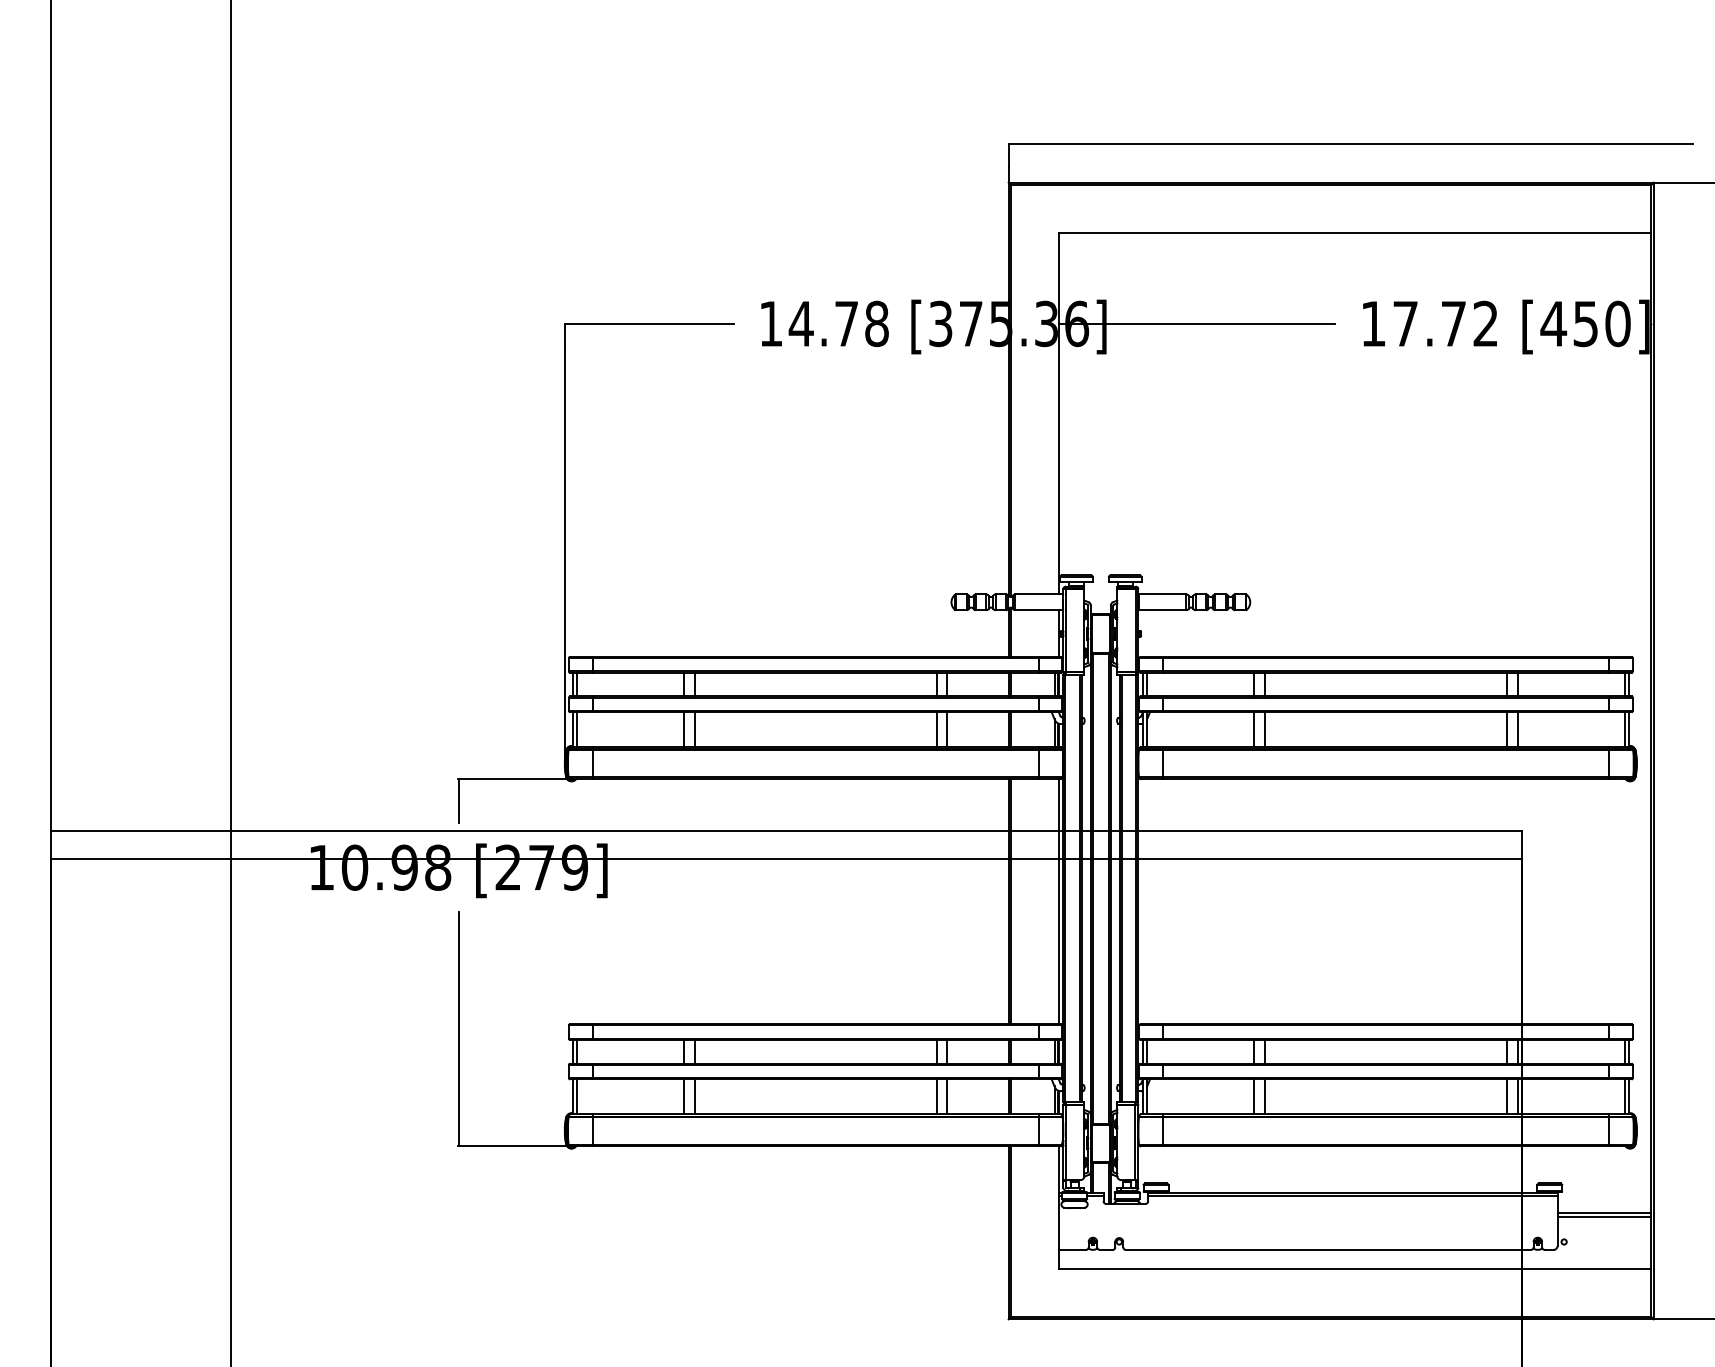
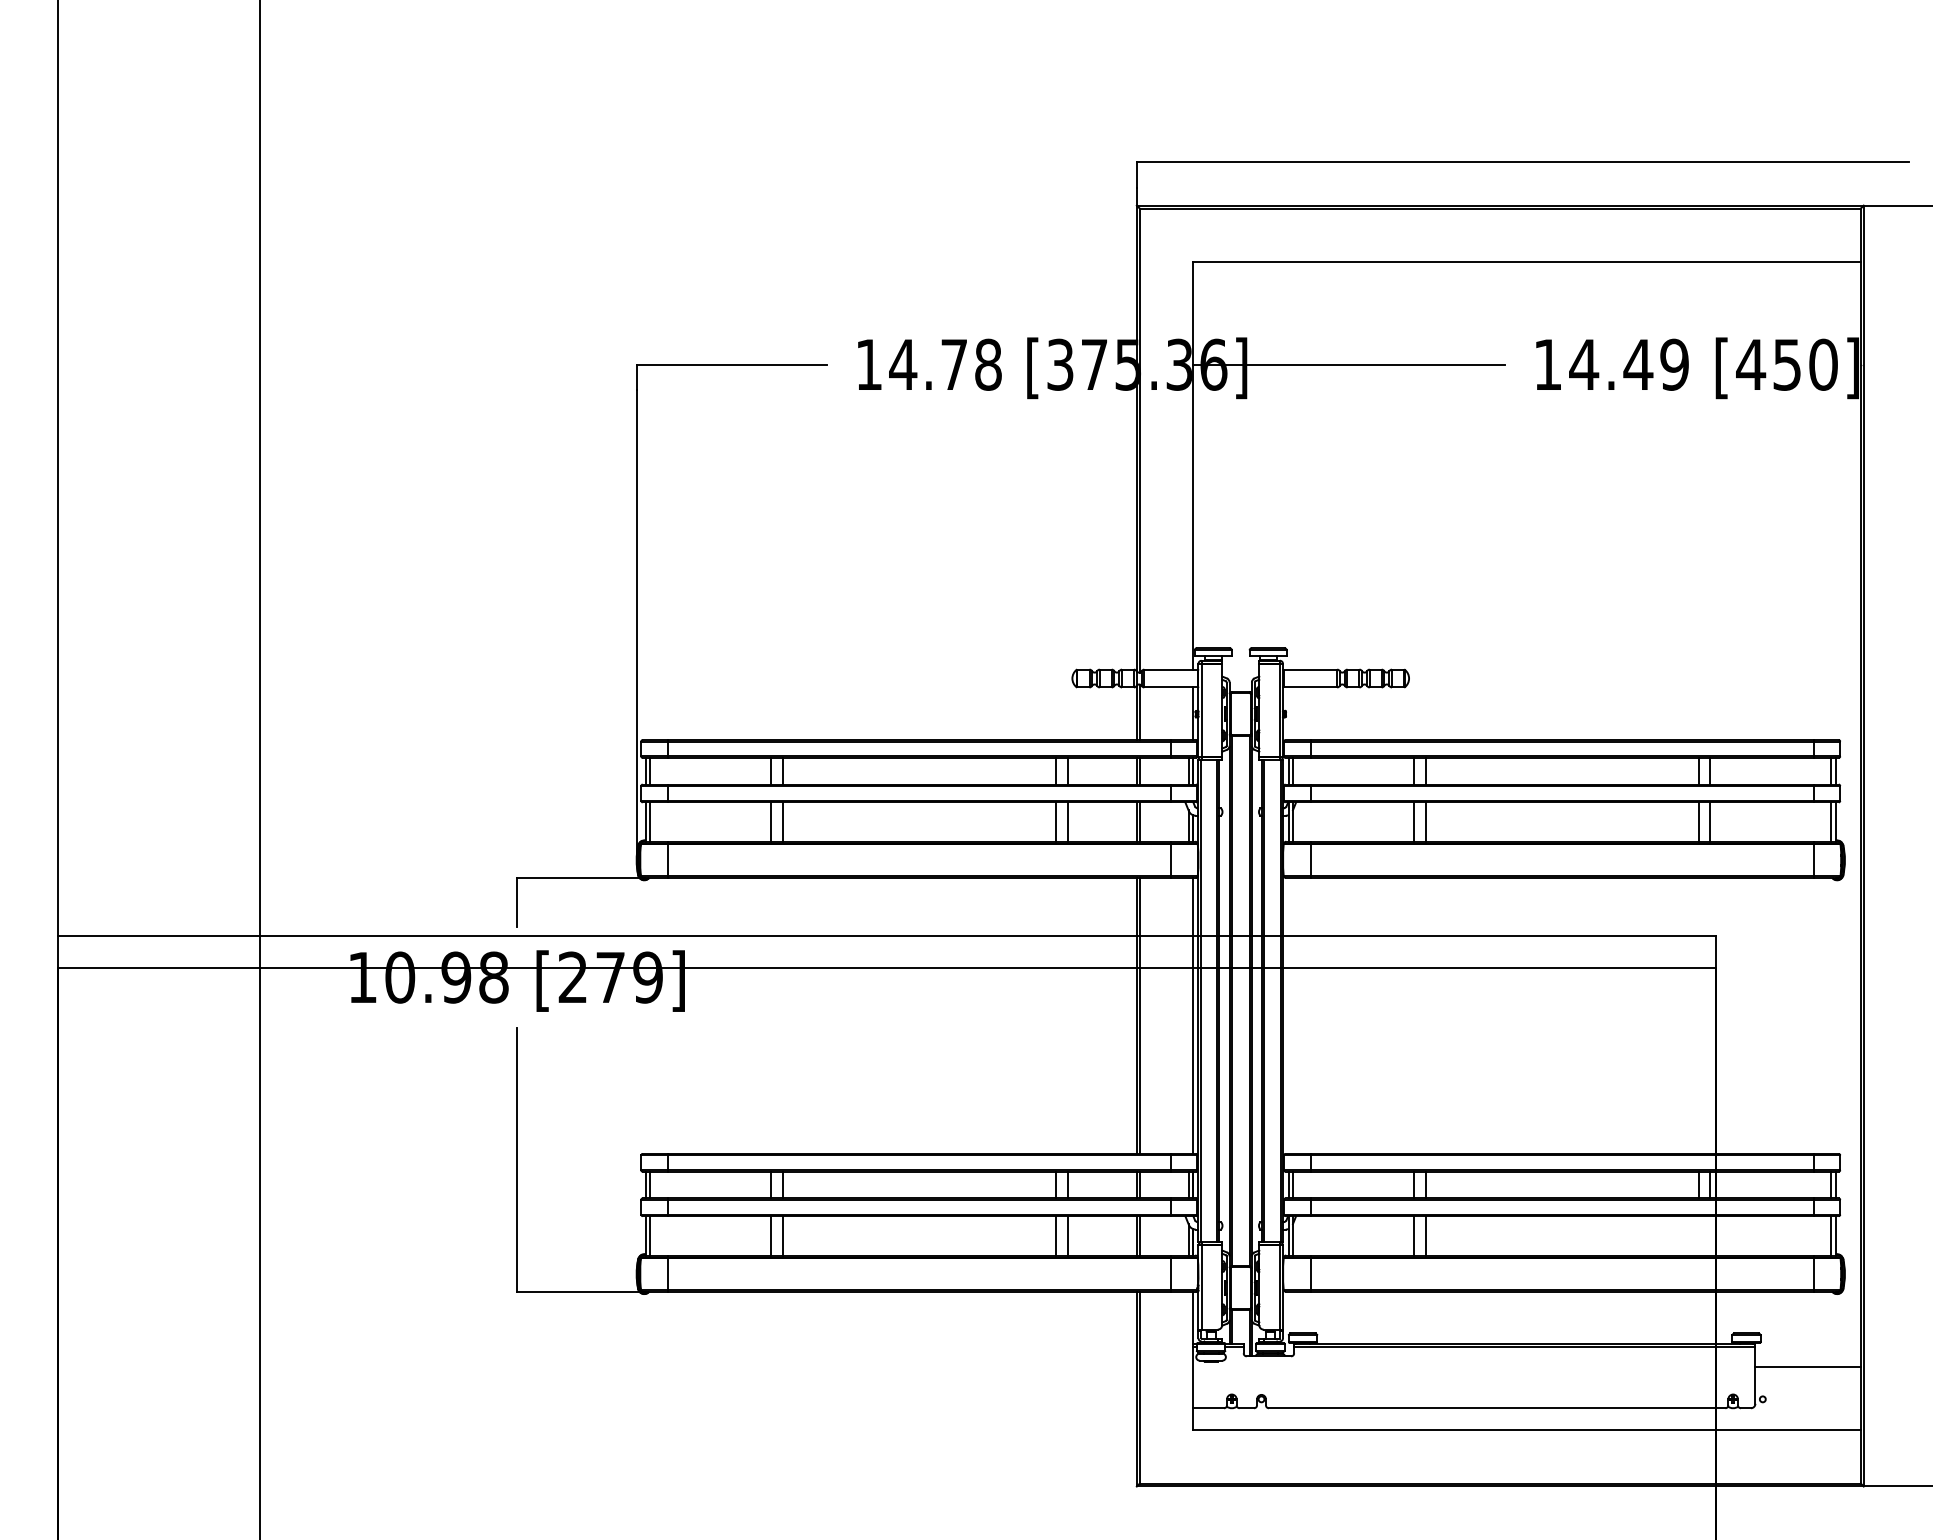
text: (1444, 323) -> (1628, 364), 17.72 -> 14.49
line: (1507, 1096) -> (1698, 1235), removed
line: (1517, 1096) -> (1710, 1235), removed
line: (1603, 1217) -> (1807, 1371), removed

